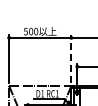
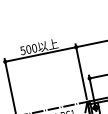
line: (71, 59) -> (81, 71), dashed -> solid

